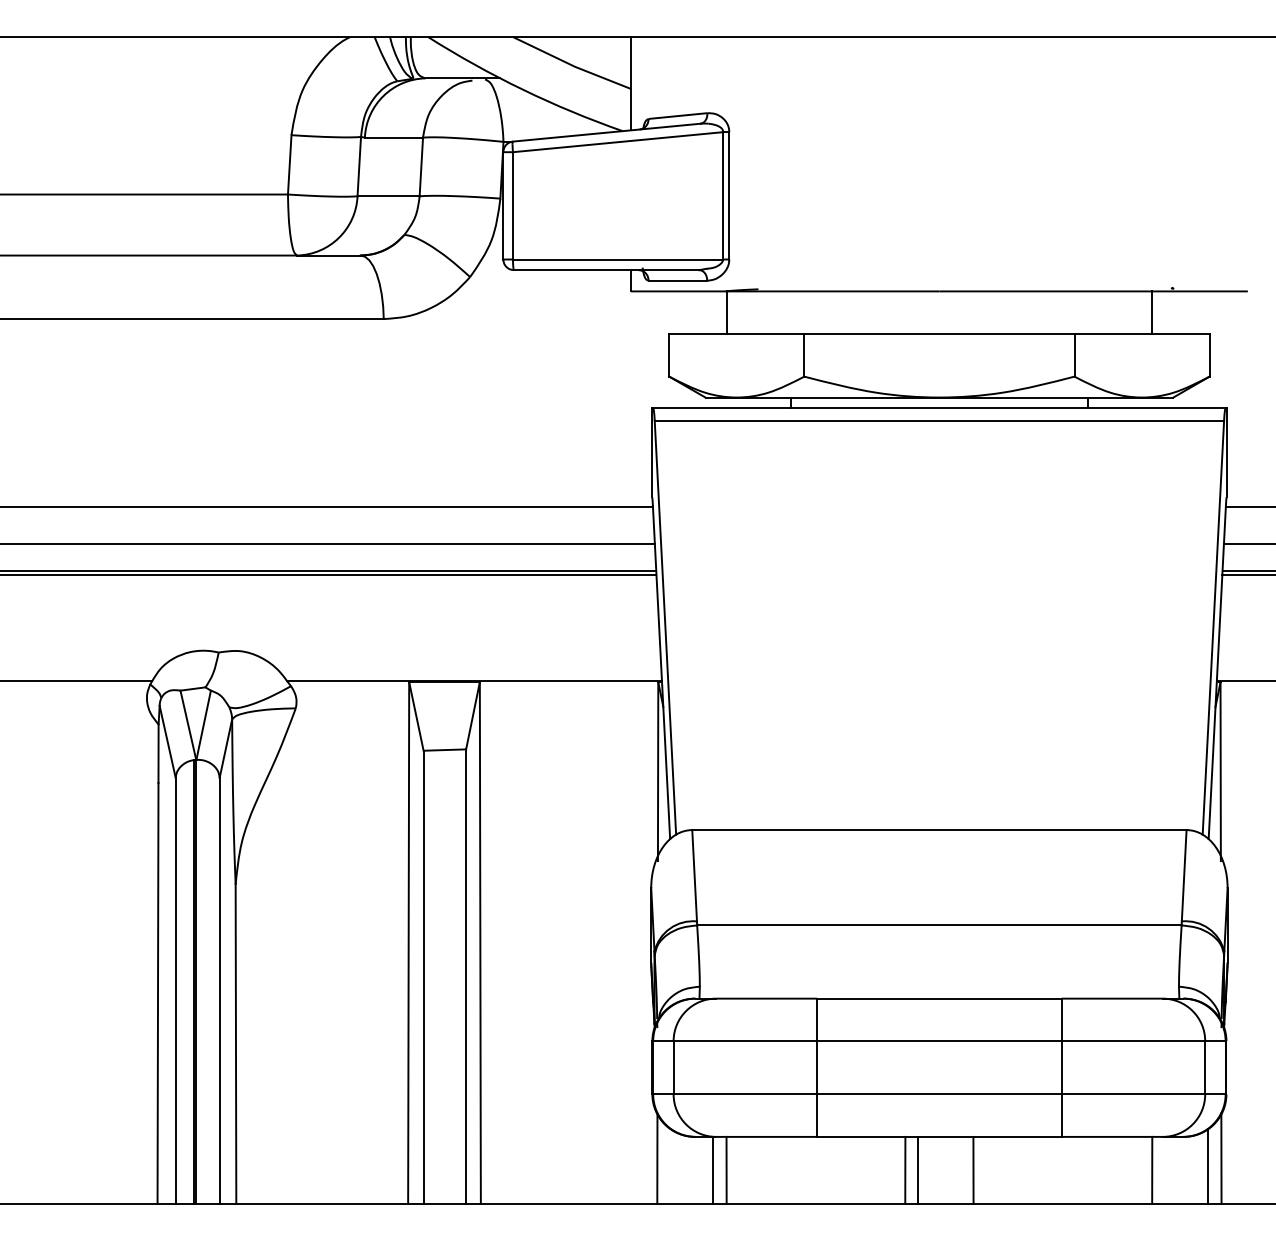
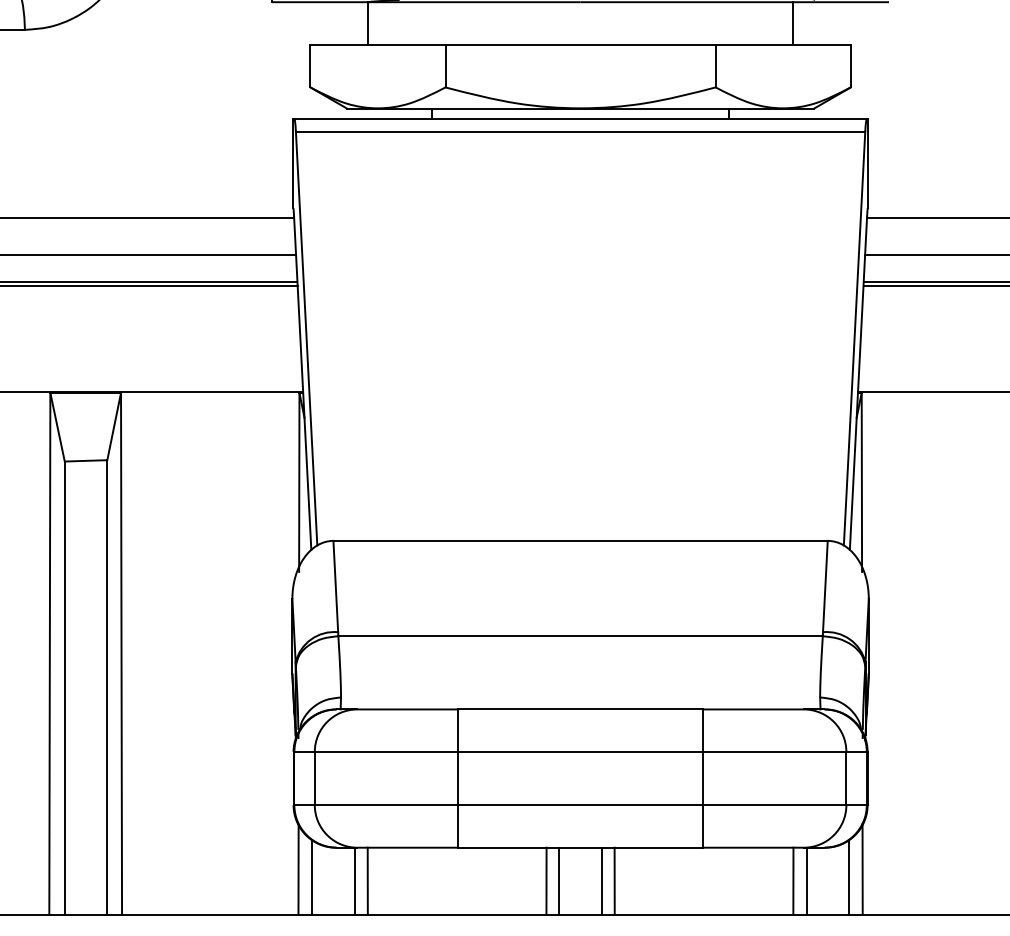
line: (670, 1166) -> (311, 877), added
line: (960, 1169) -> (601, 880), added
line: (1165, 1169) -> (806, 880), added

